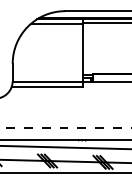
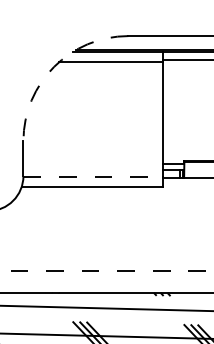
arc: (28, 26) -> (55, 66), solid -> dashed
line: (47, 81) -> (93, 176), solid -> dashed

